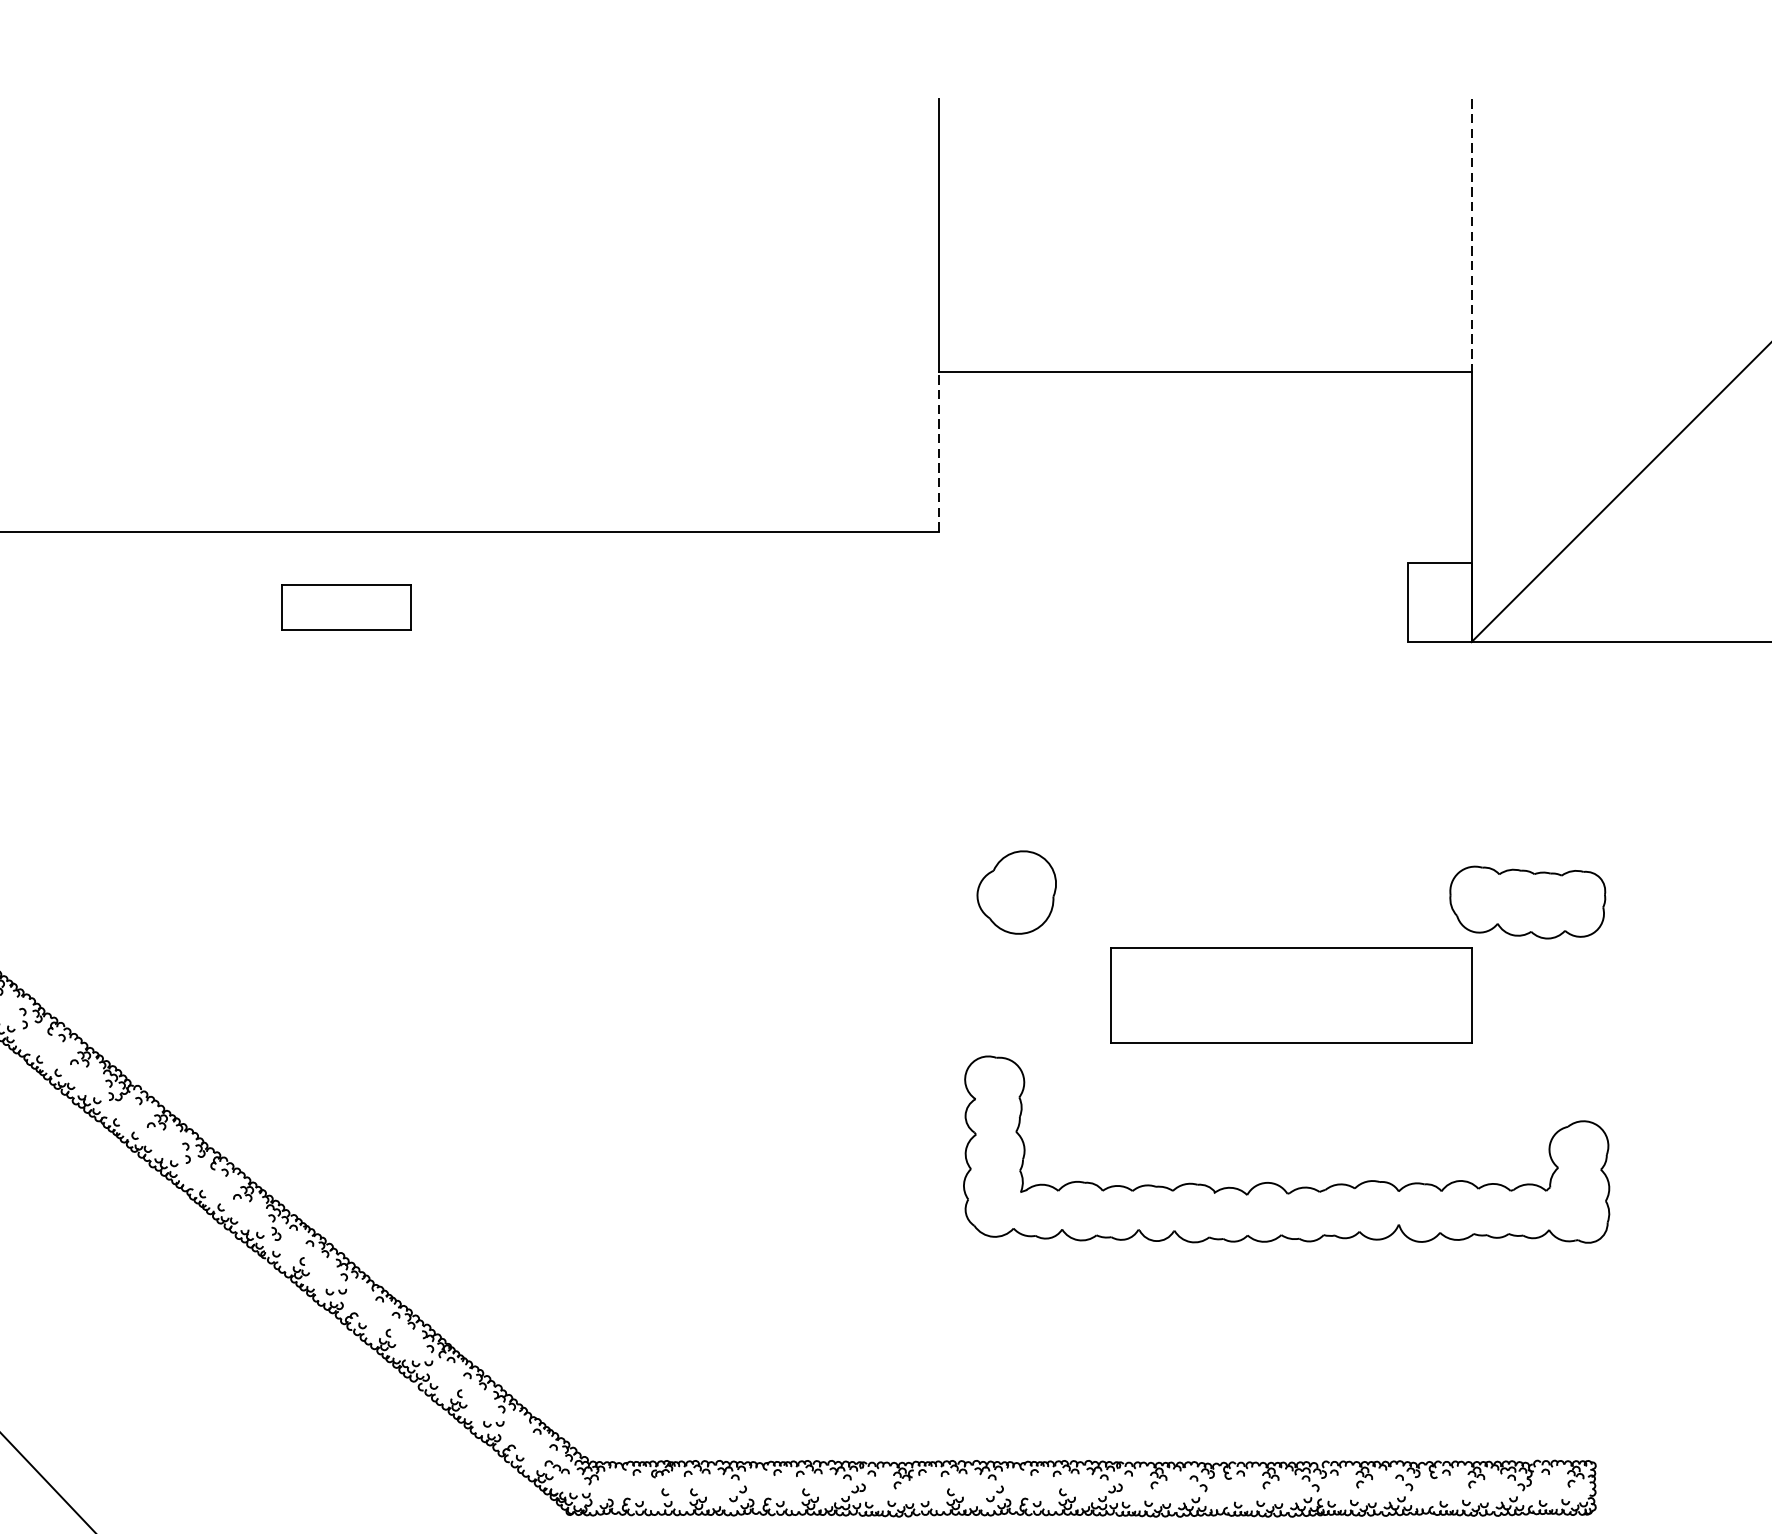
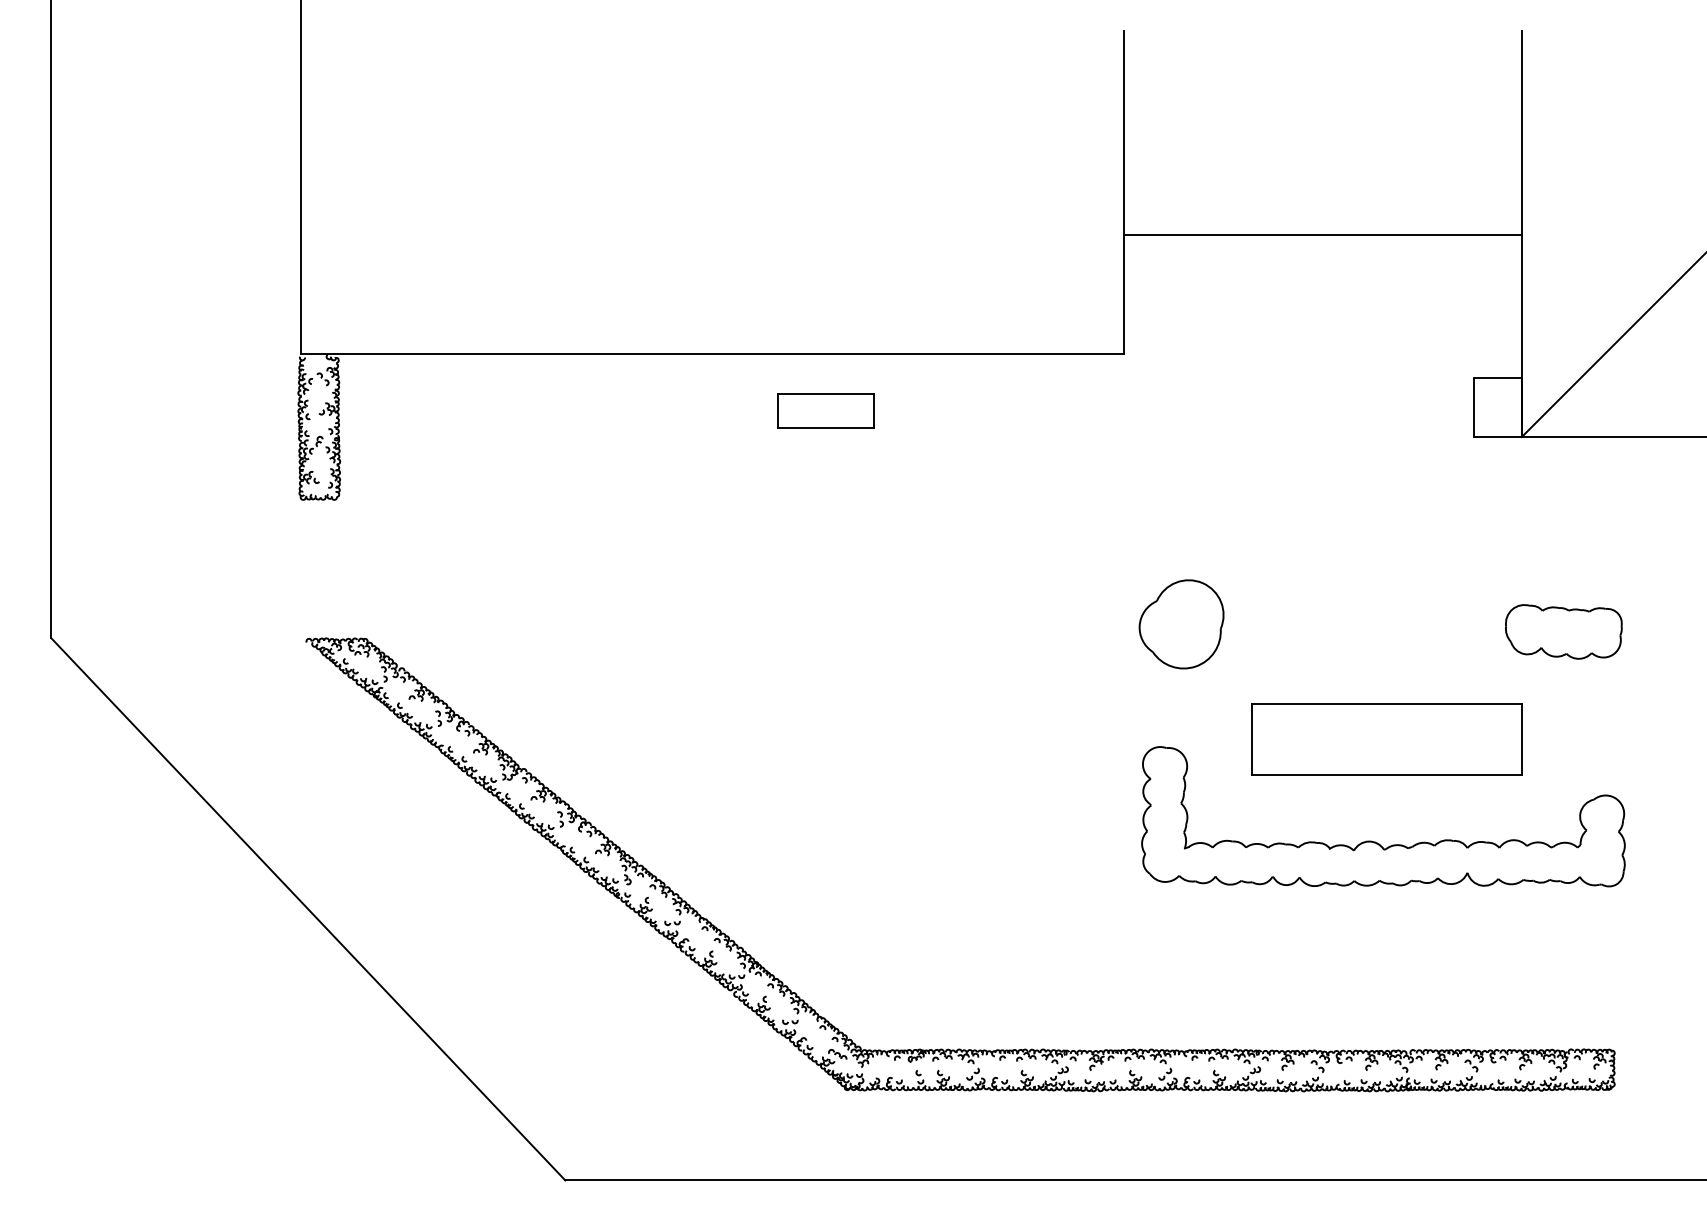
line: (1471, 236) -> (1521, 133), dashed -> solid
line: (939, 451) -> (1123, 294), dashed -> solid
part: (345, 606) -> (825, 410), moved
part: (1016, 892) -> (1181, 624), size x1.43
part: (1290, 995) -> (1386, 739), moved

